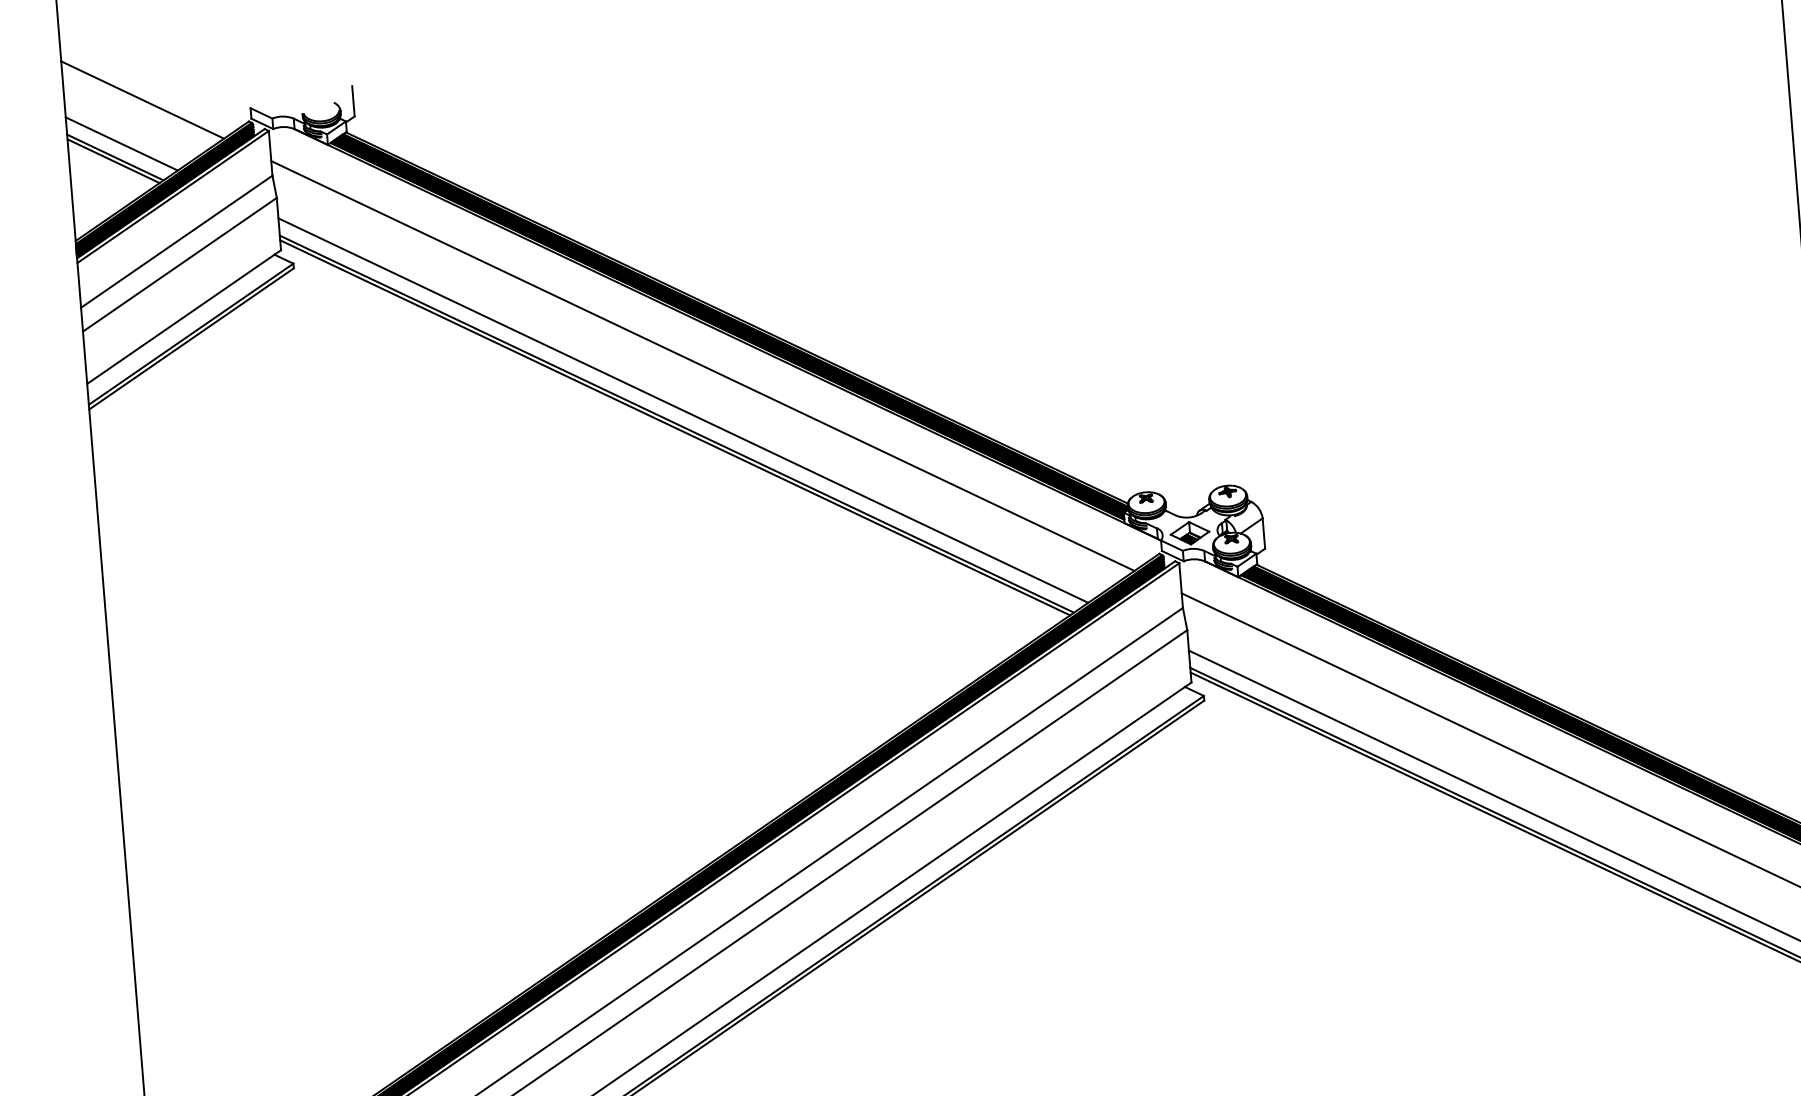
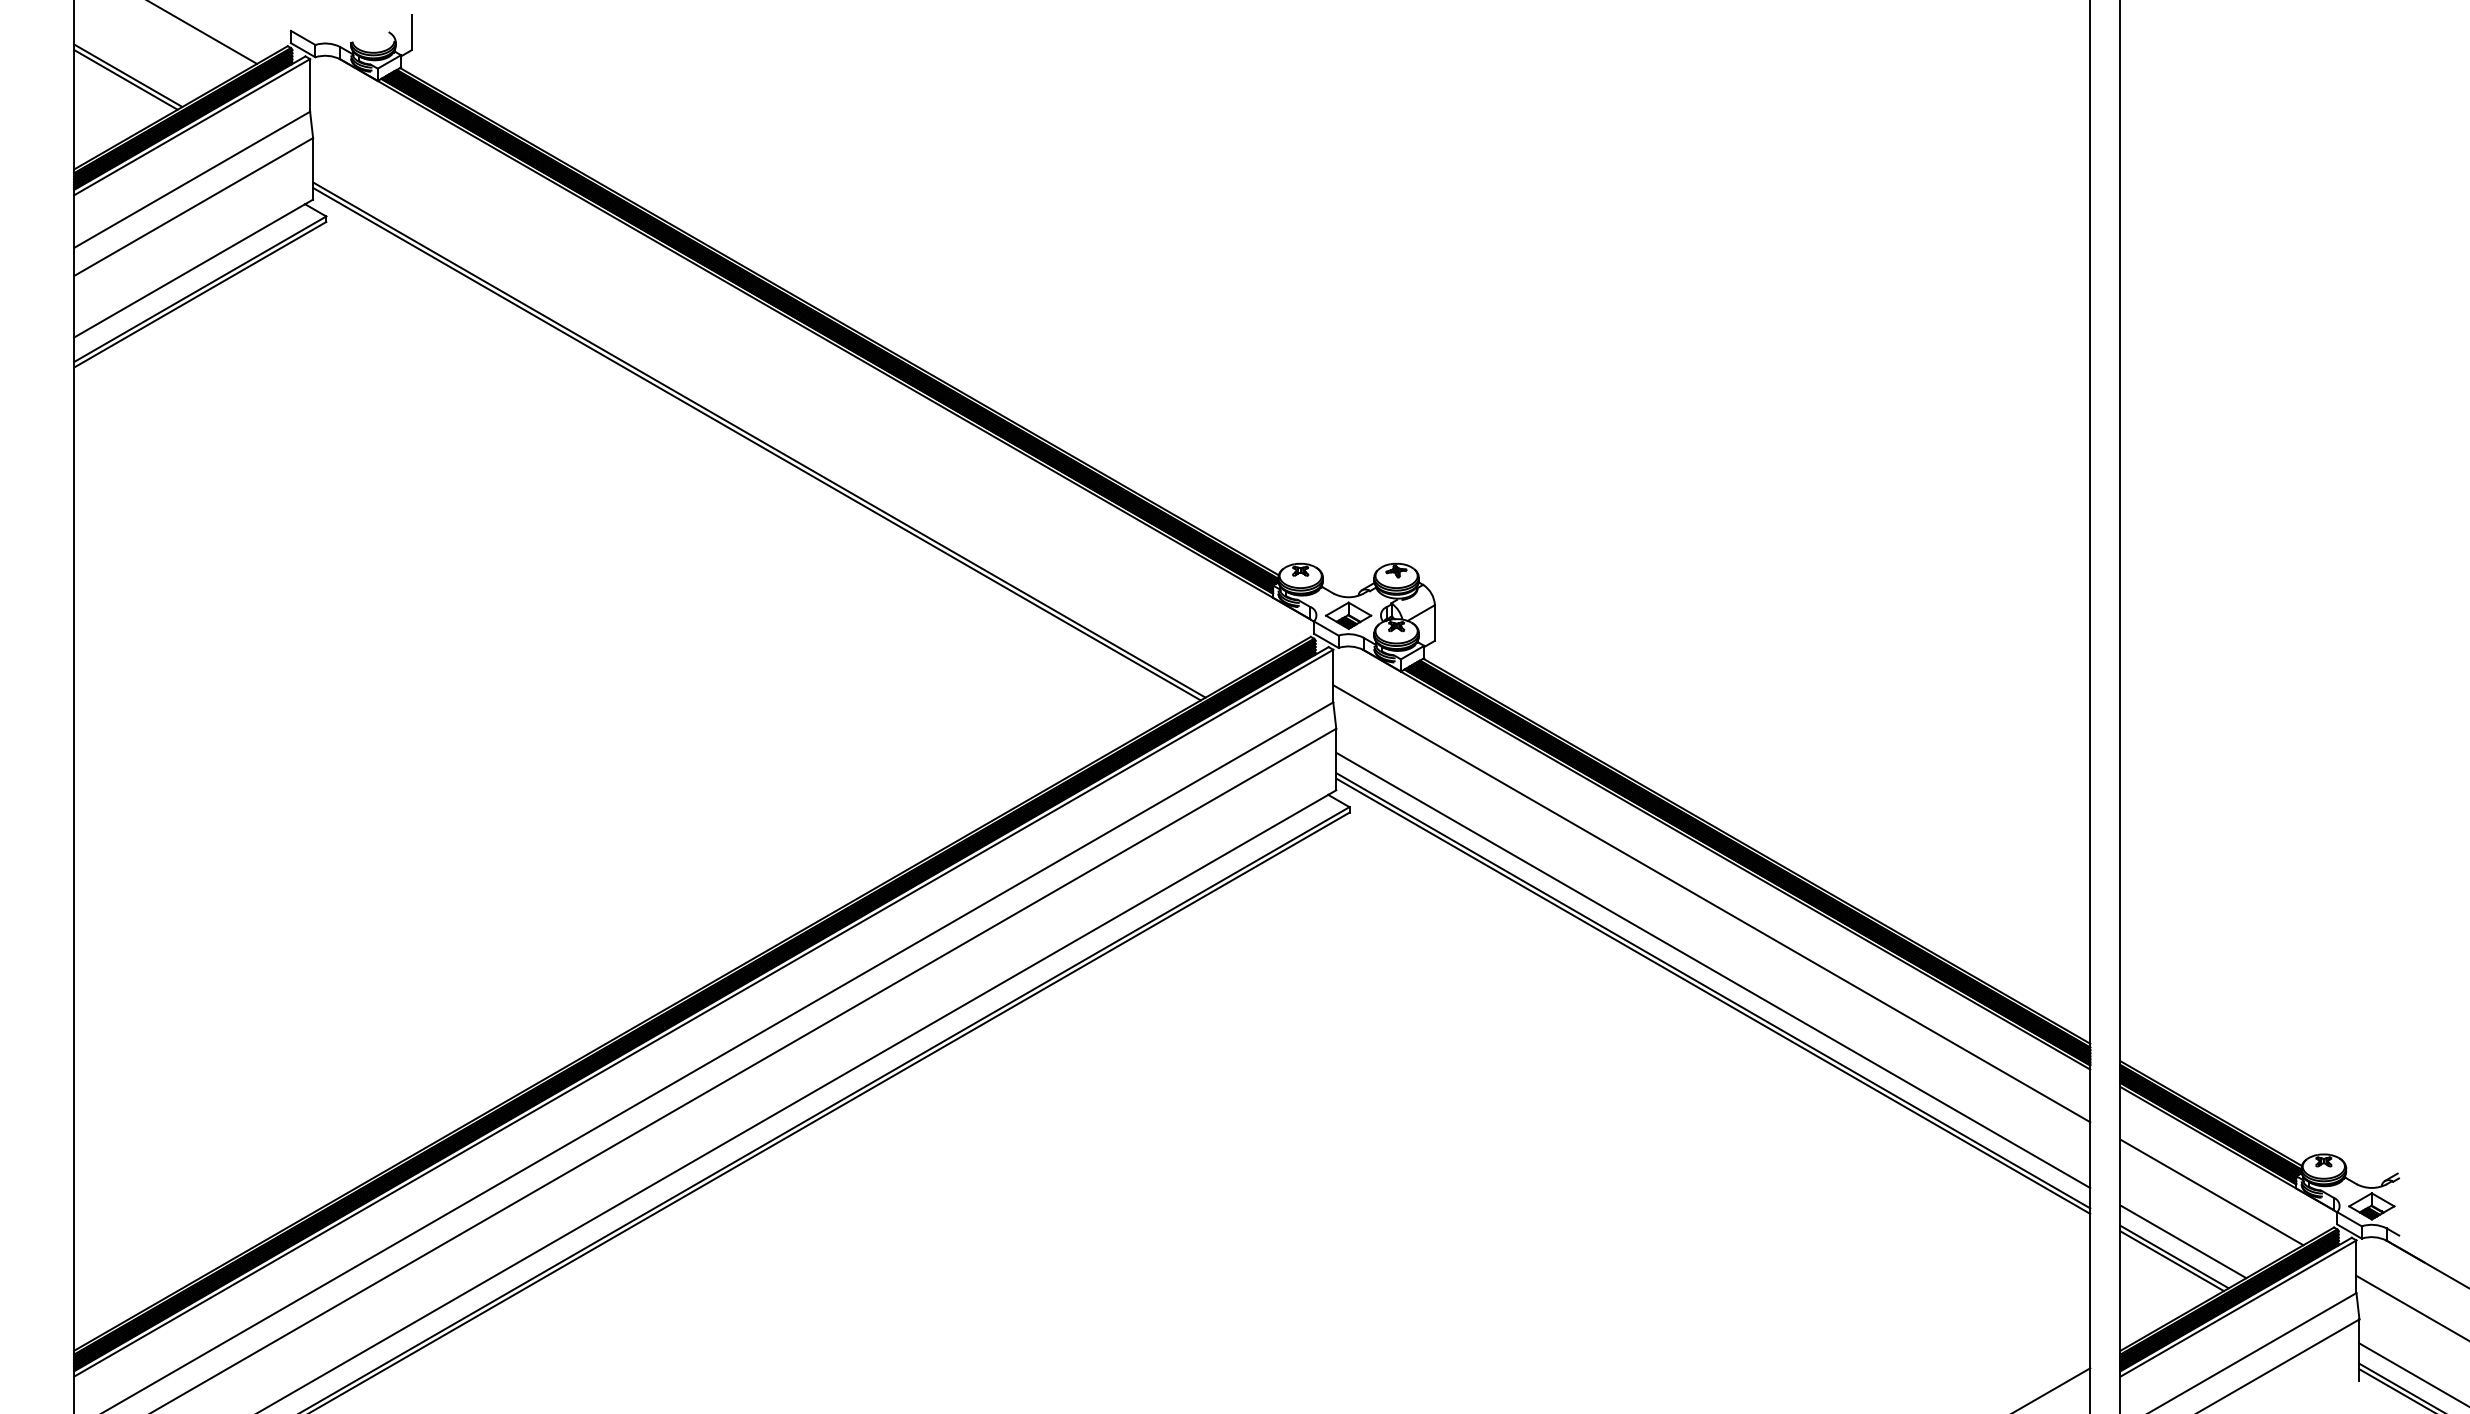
line: (122, 143) -> (137, 60), removed
line: (703, 365) -> (795, 374), removed
line: (683, 410) -> (768, 424), removed

